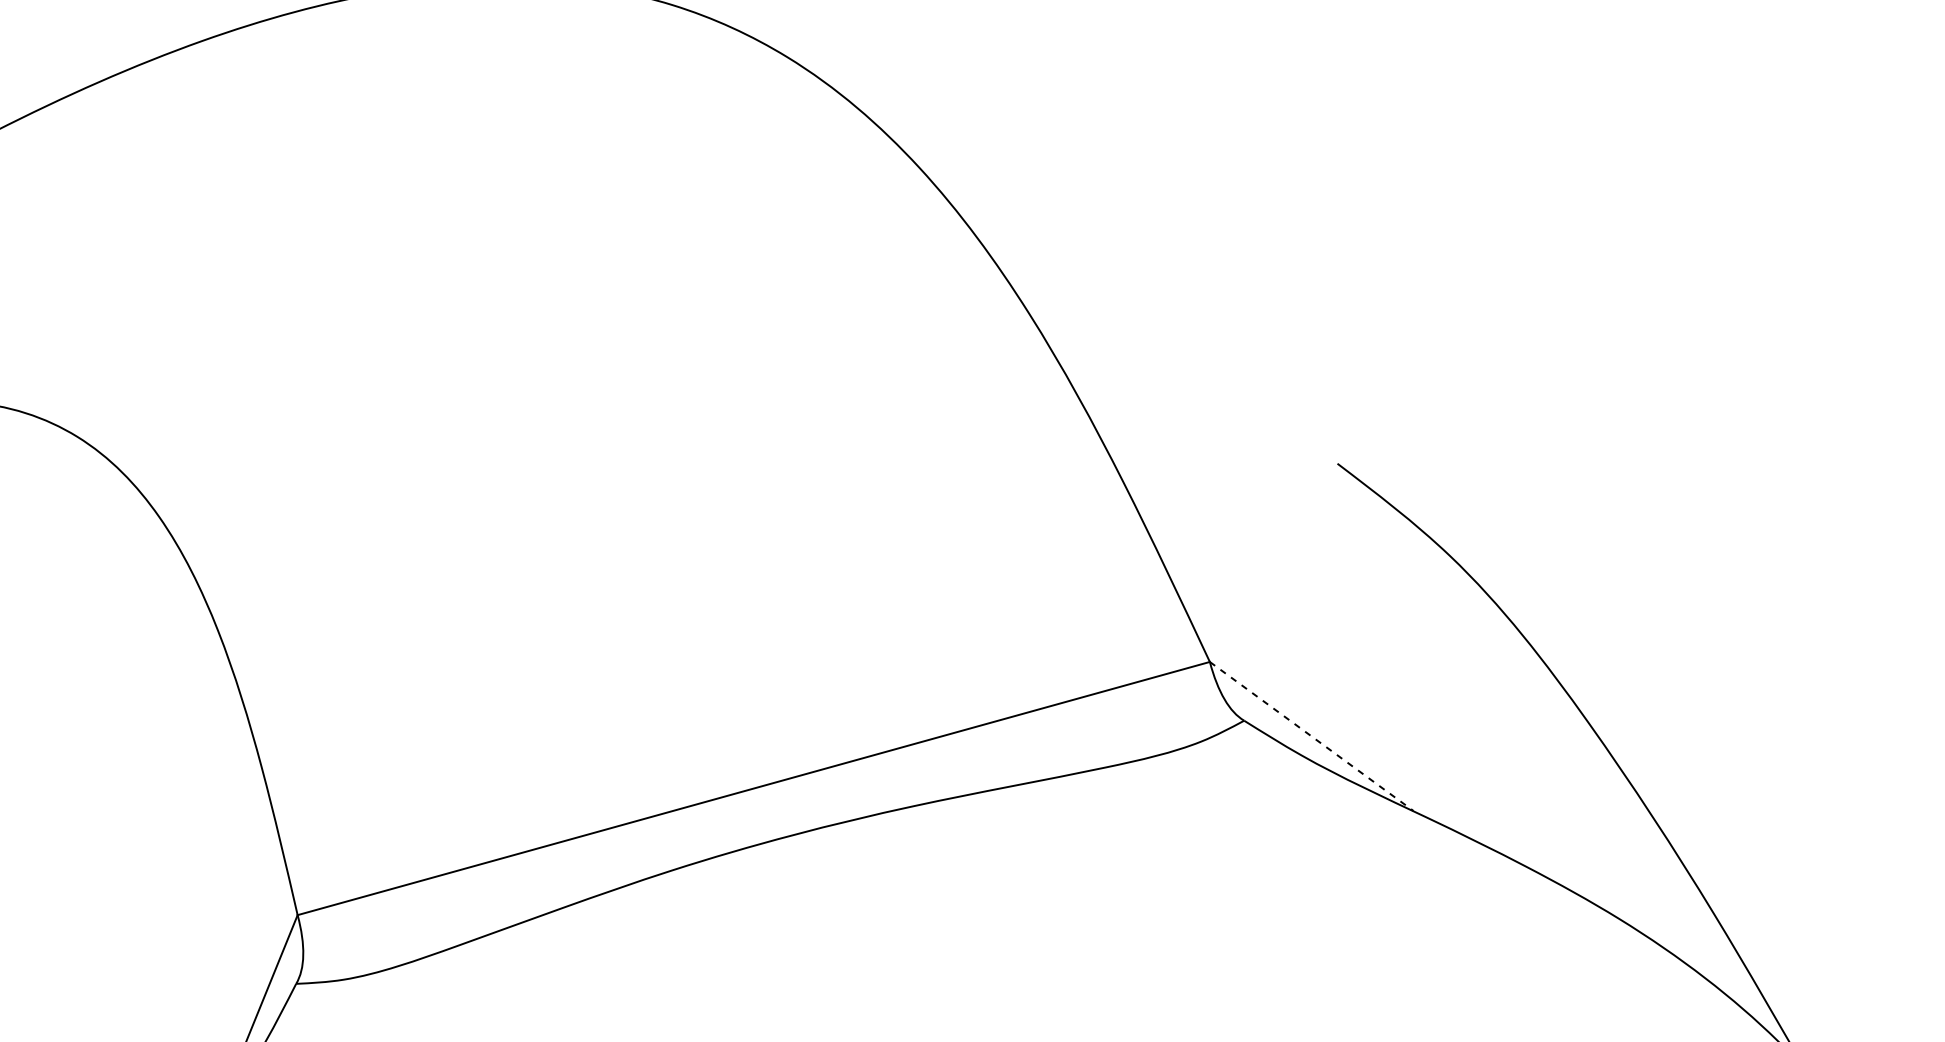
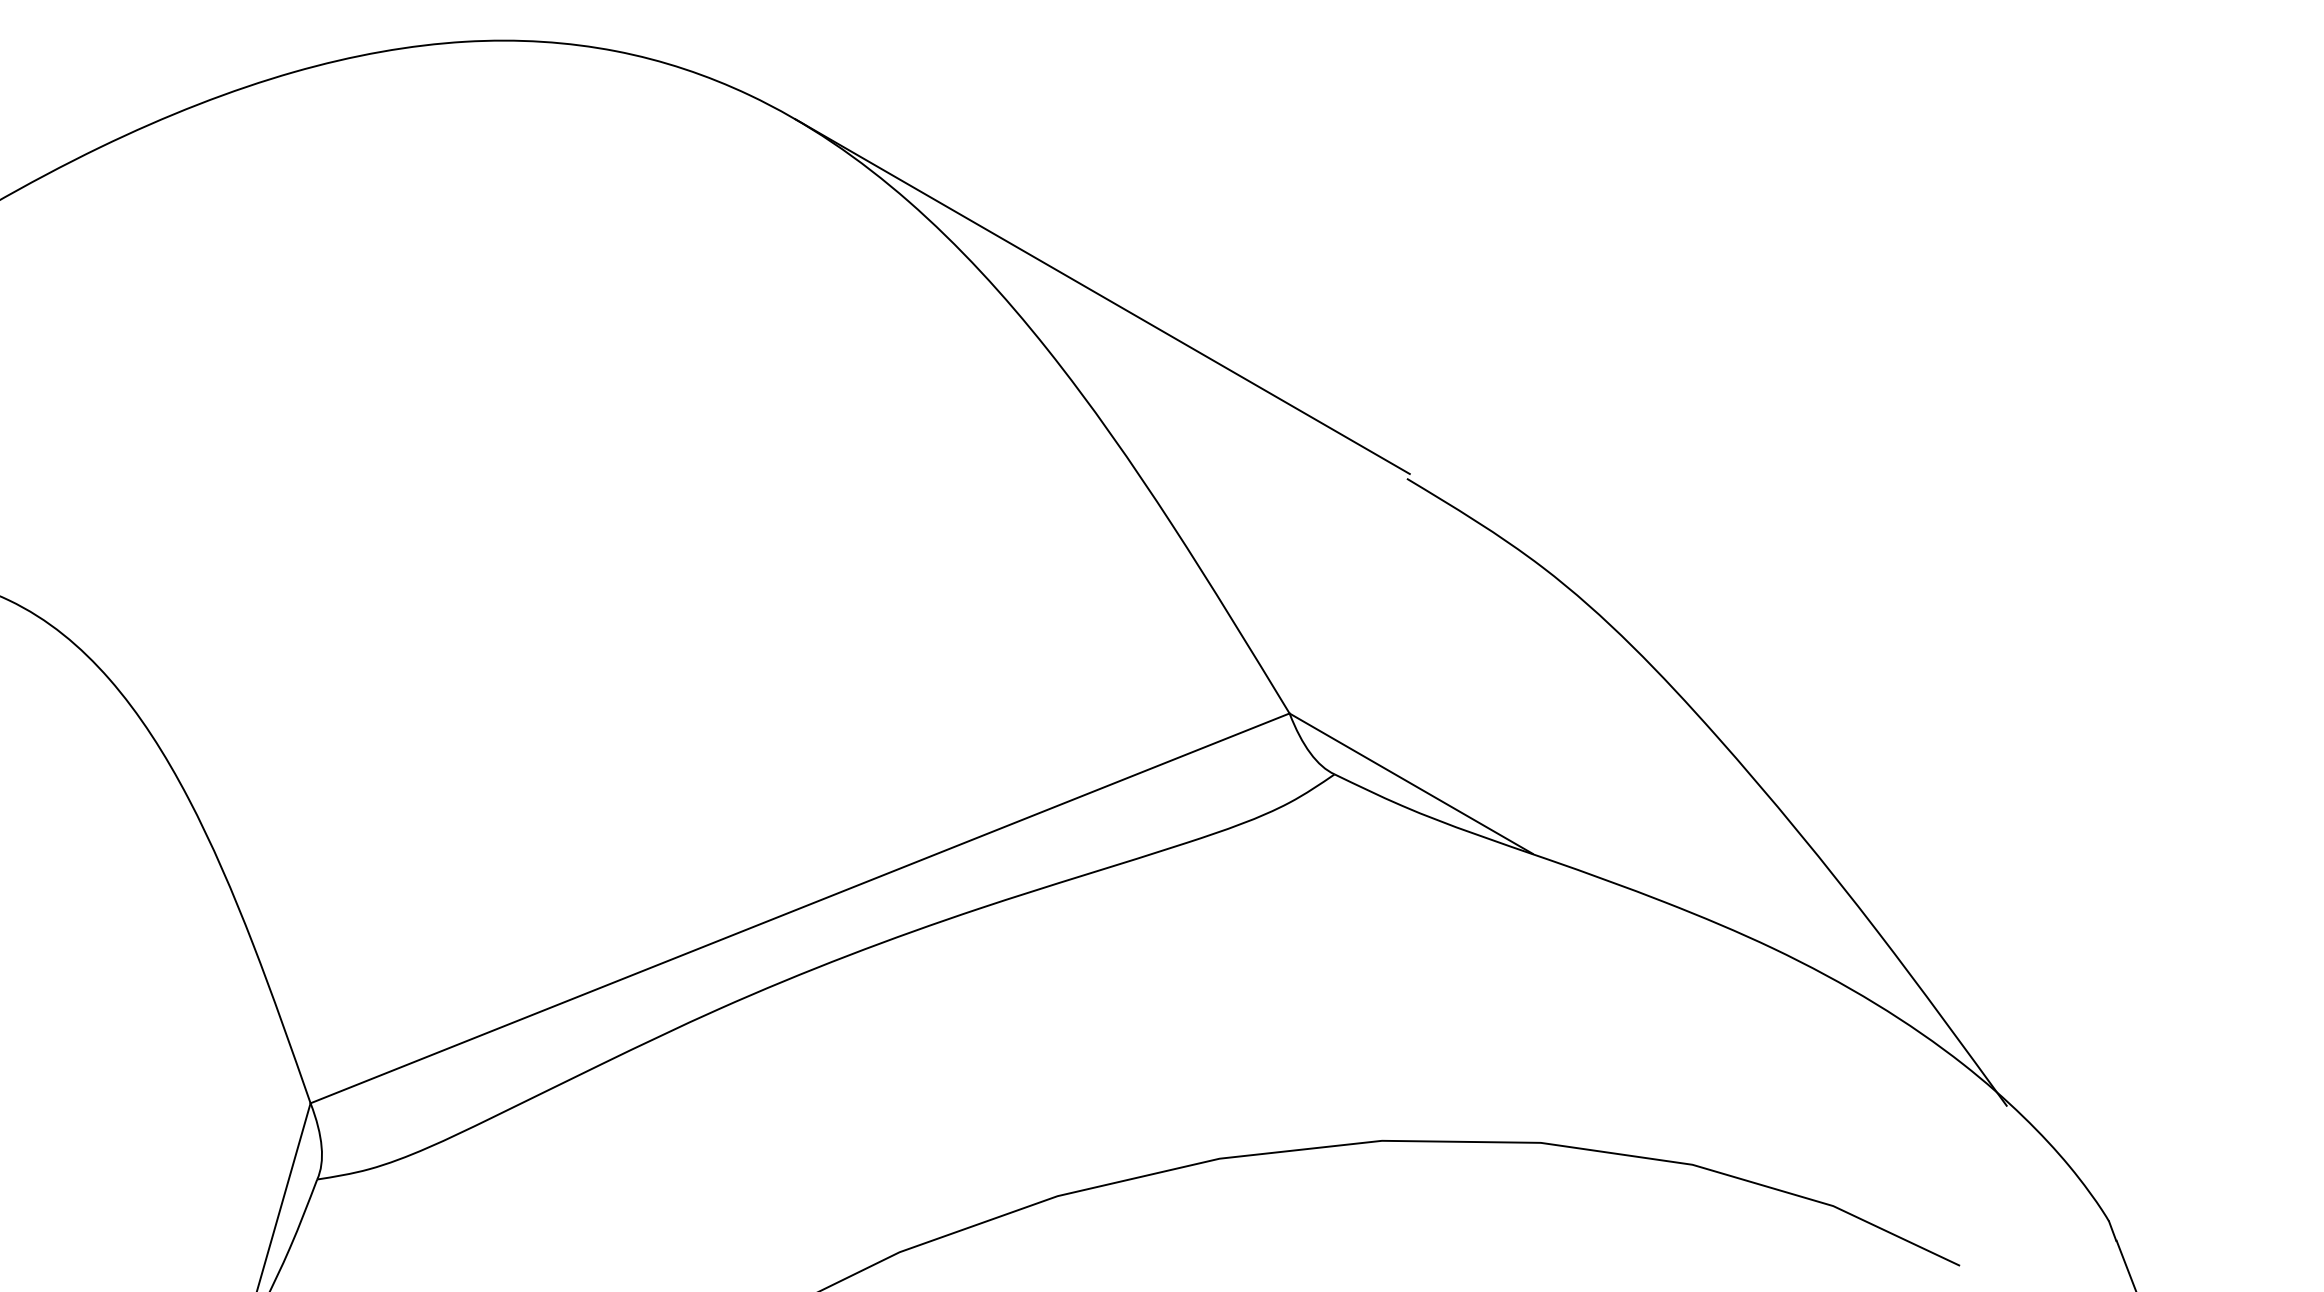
line: (1083, 271) -> (1102, 296), added
line: (1311, 736) -> (1411, 783), dashed -> solid

